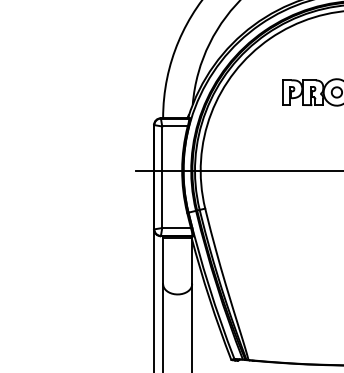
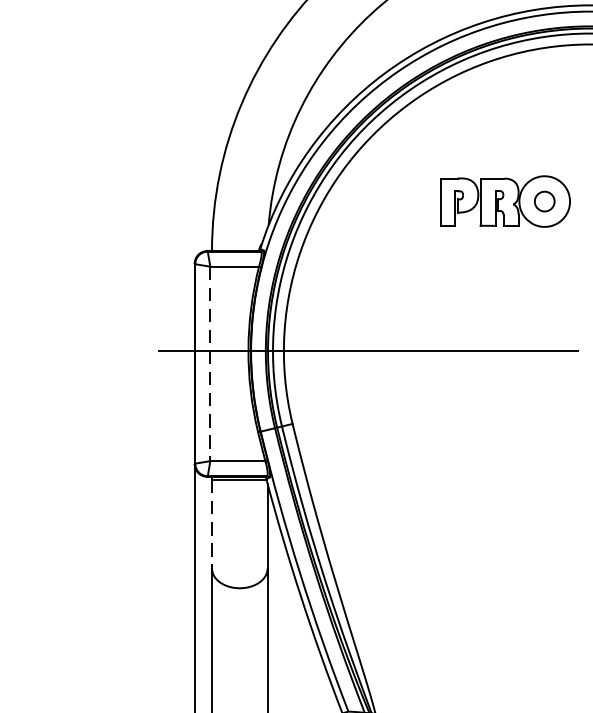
line: (162, 177) -> (210, 364), solid -> dashed
line: (163, 261) -> (212, 525), solid -> dashed

